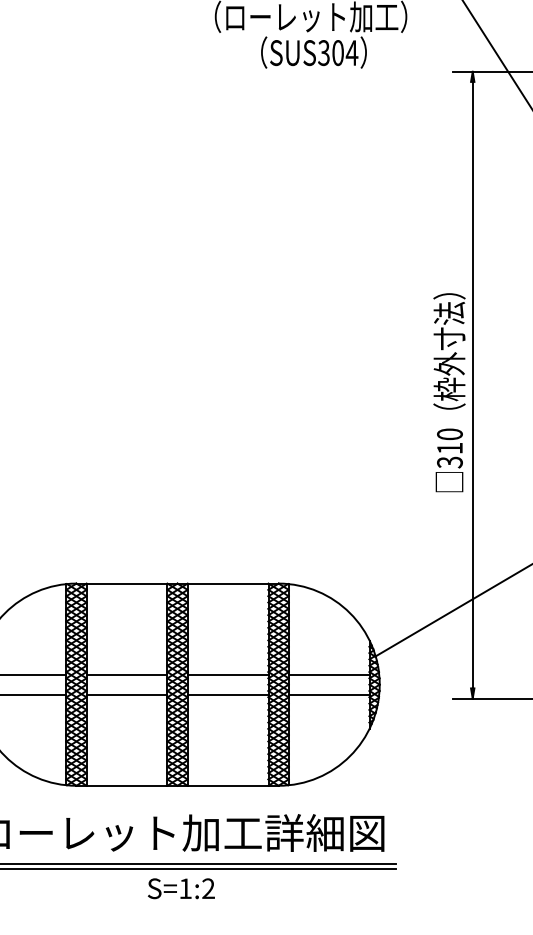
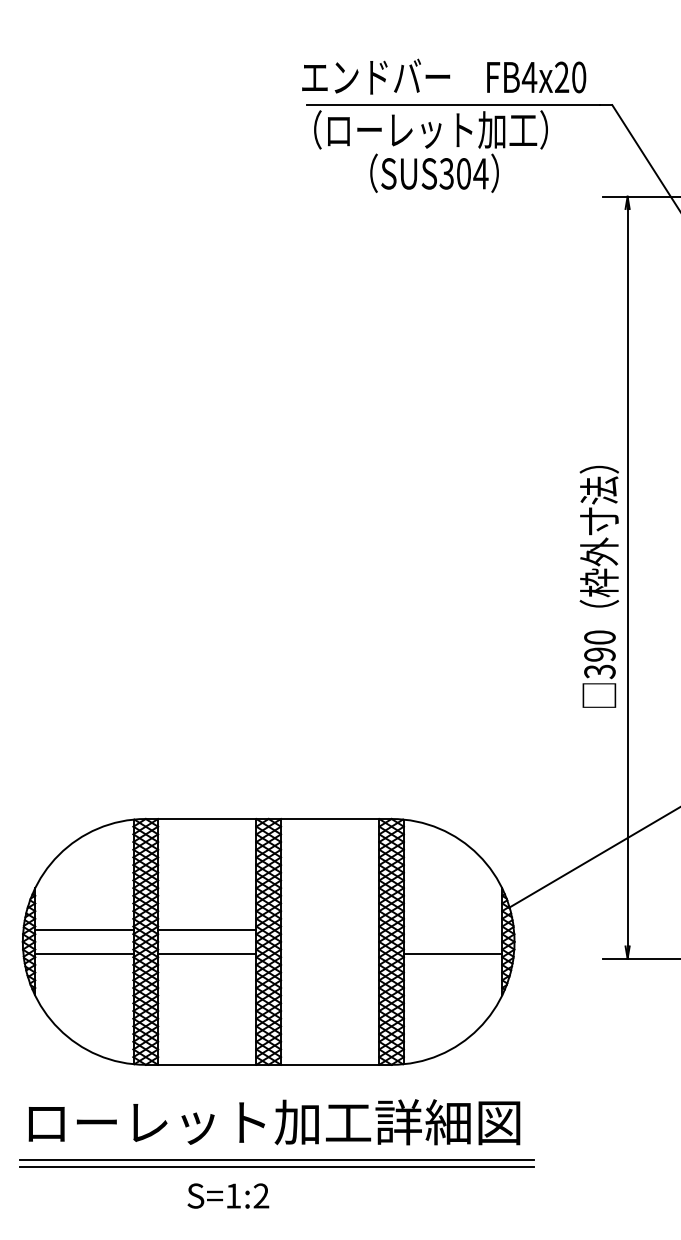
text: (449, 448) -> (599, 654), 310 -> 390
line: (227, 674) -> (329, 929), removed
line: (328, 674) -> (452, 929), removed
line: (227, 695) -> (329, 954), removed
text: (181, 888) -> (228, 1195), moved

